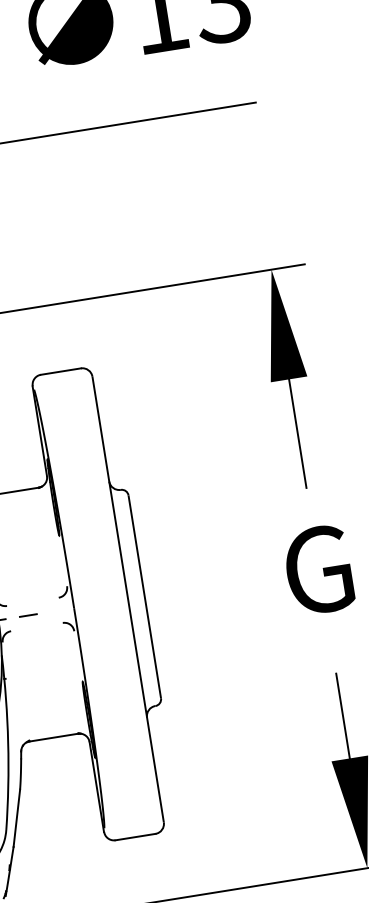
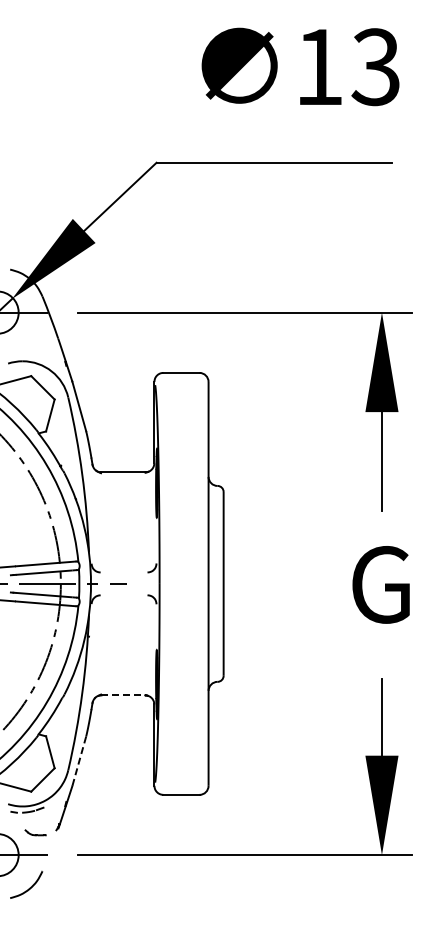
line: (55, 737) -> (124, 695), solid -> dashed
line: (17, 818) -> (79, 761), solid -> dashed

